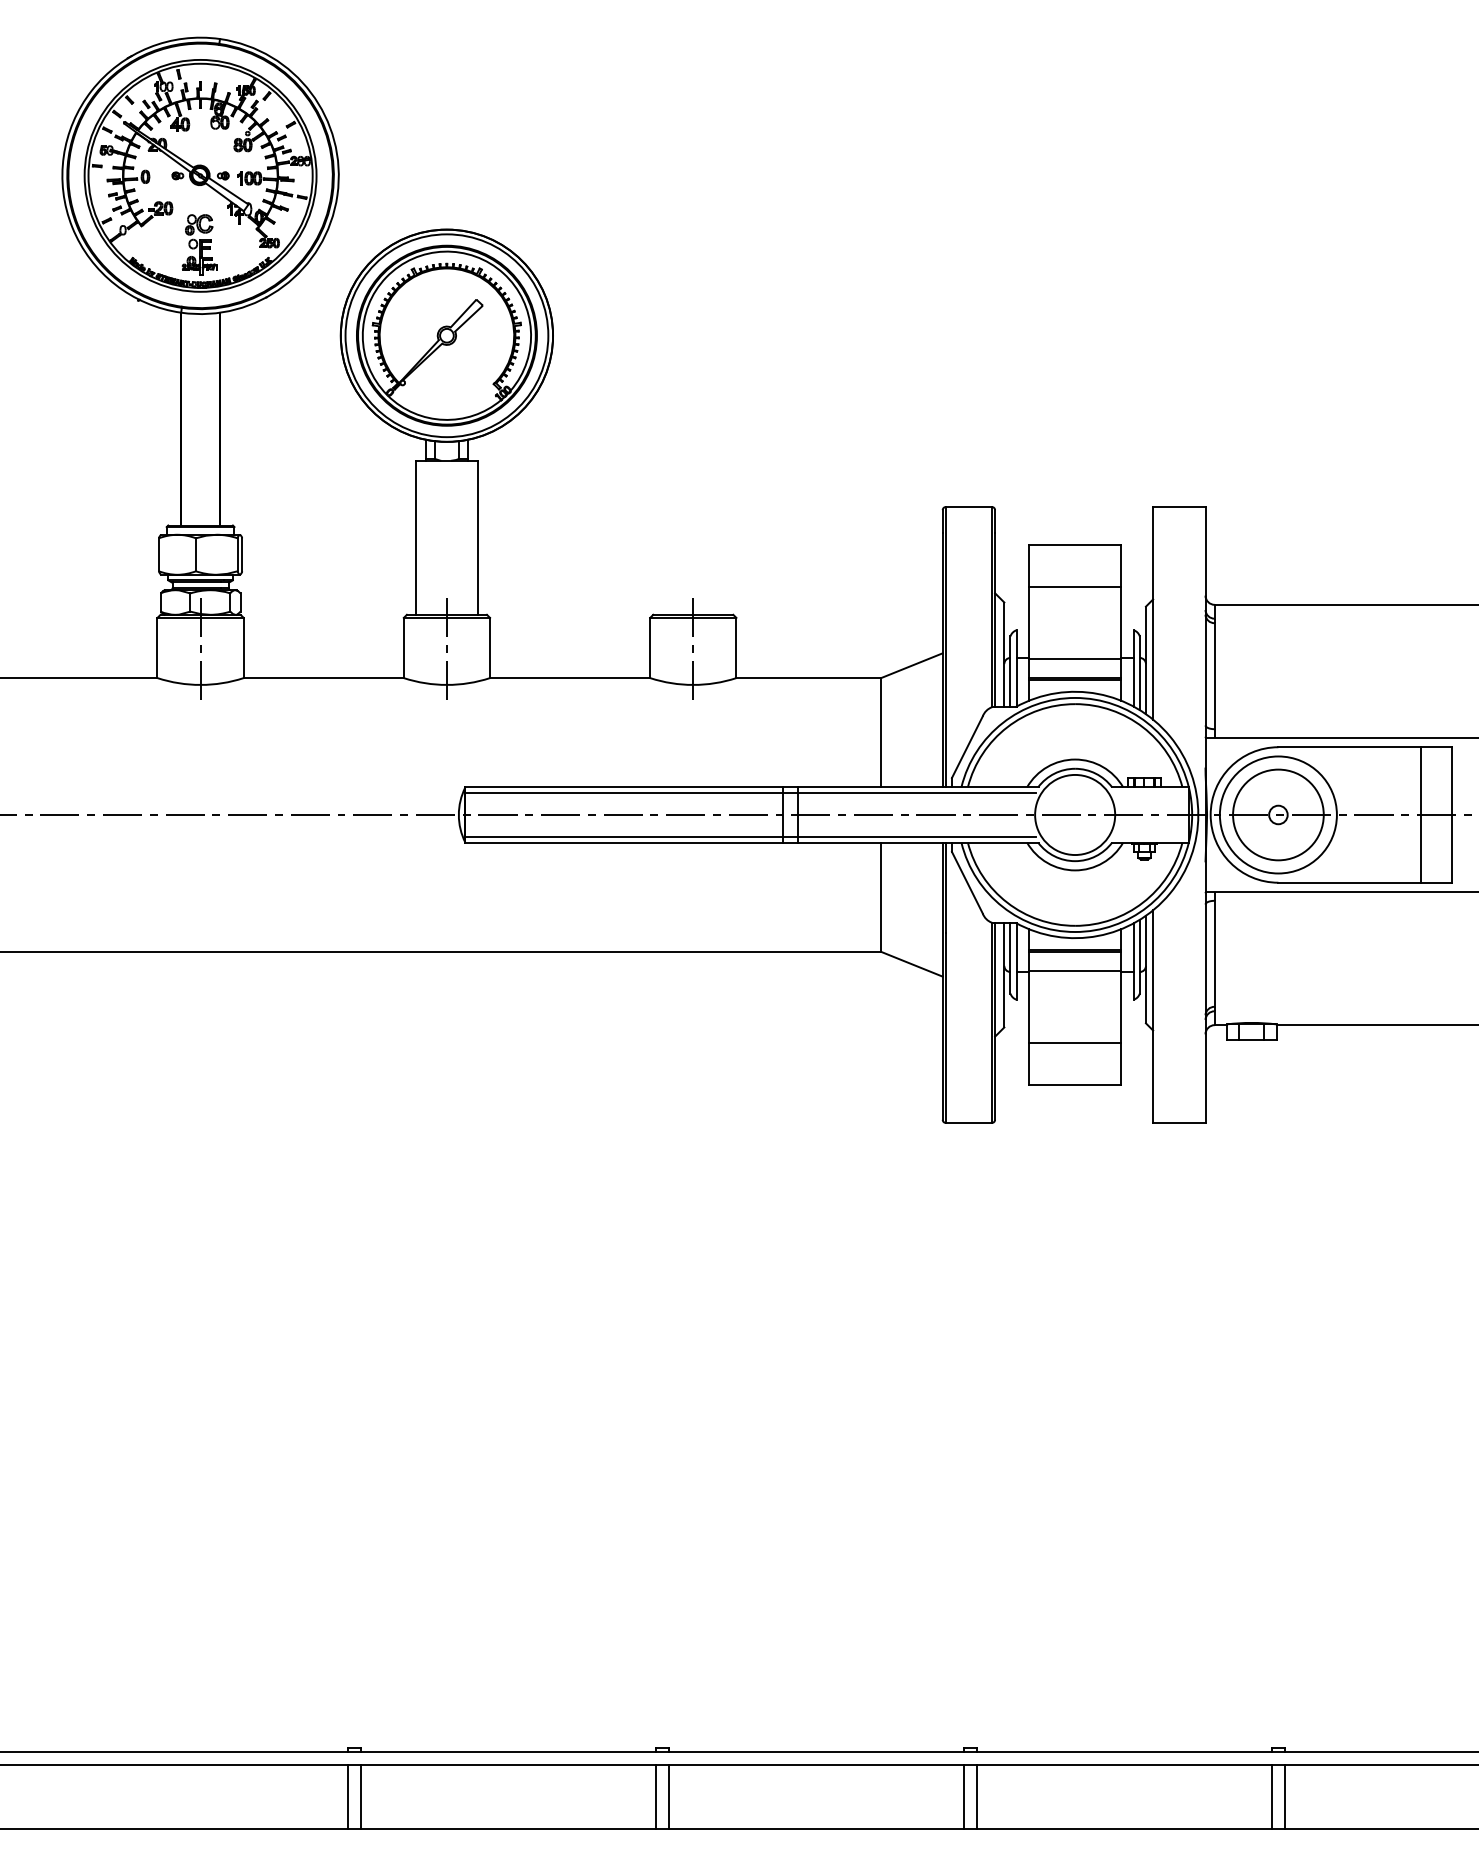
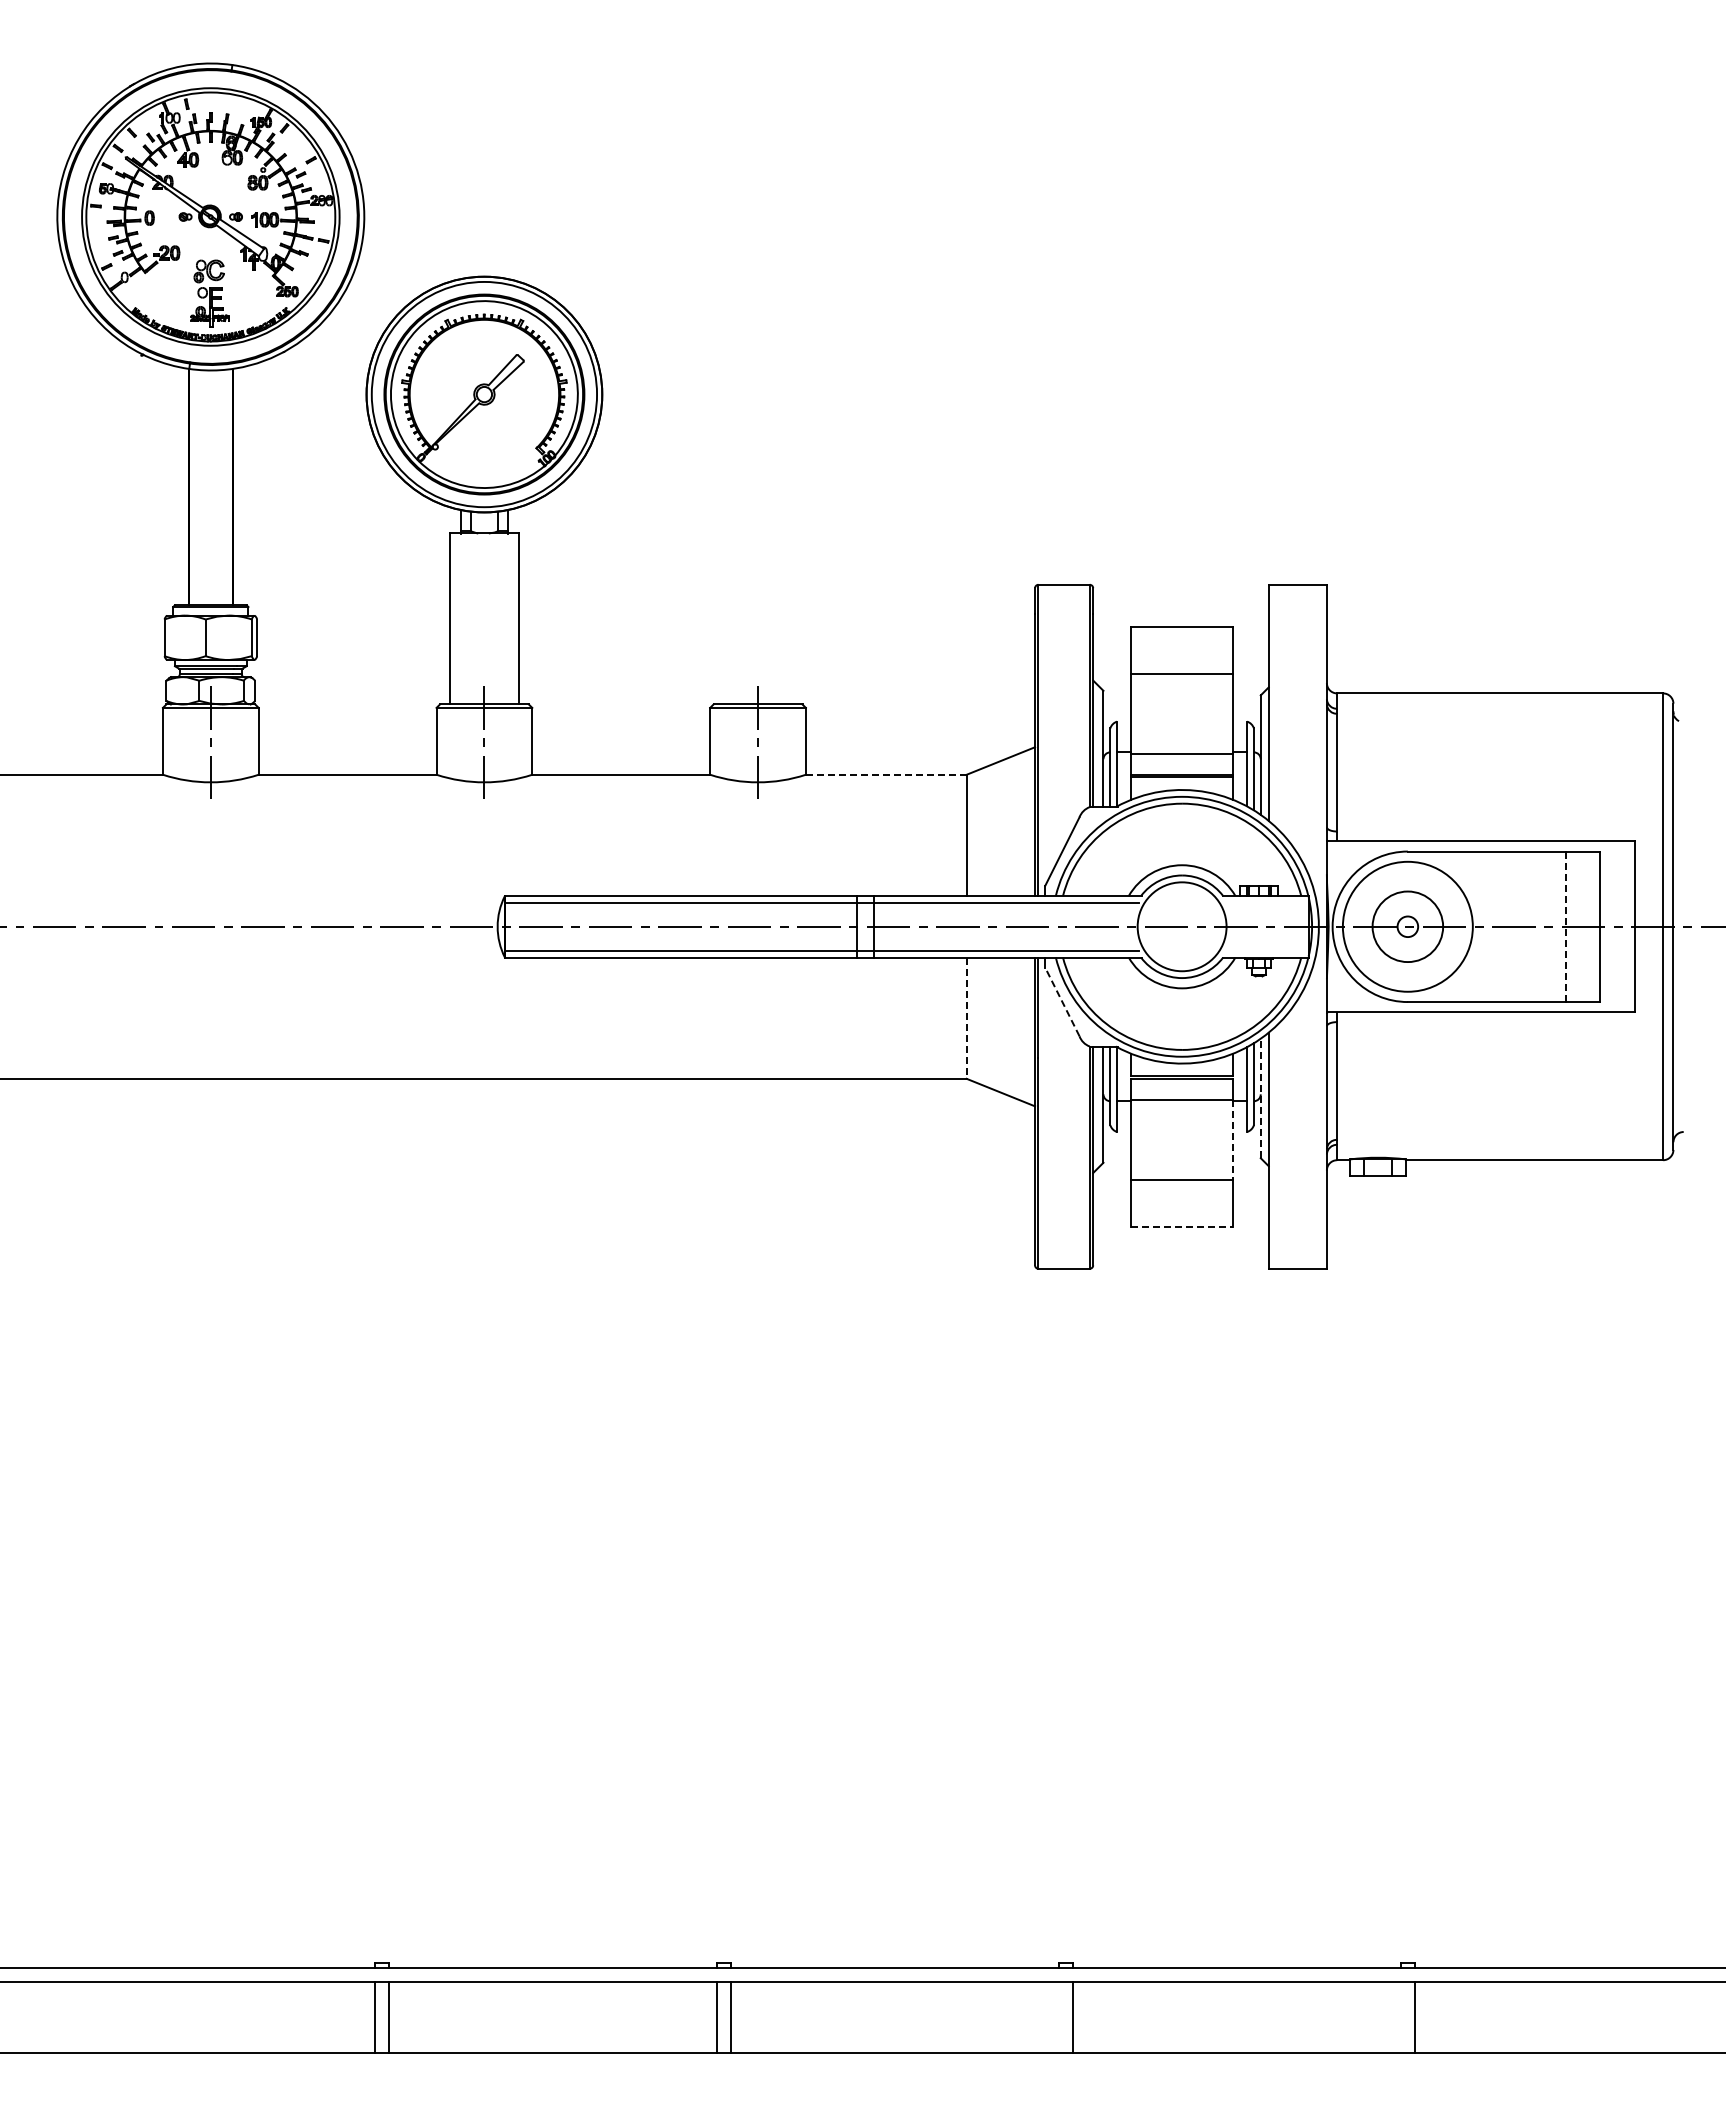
line: (808, 677) -> (885, 774), solid -> dashed
circle: (1278, 814) -> (1407, 926), size x0.7
line: (1421, 814) -> (1566, 926), solid -> dashed
line: (967, 882) -> (1062, 1001), solid -> dashed
line: (881, 897) -> (966, 1018), solid -> dashed
line: (1145, 969) -> (1260, 1098), solid -> dashed
line: (1121, 1006) -> (1233, 1139), solid -> dashed
line: (1075, 1085) -> (1182, 1227), solid -> dashed
line: (963, 1797) -> (1058, 2017), removed
line: (1271, 1797) -> (1400, 2017), removed

